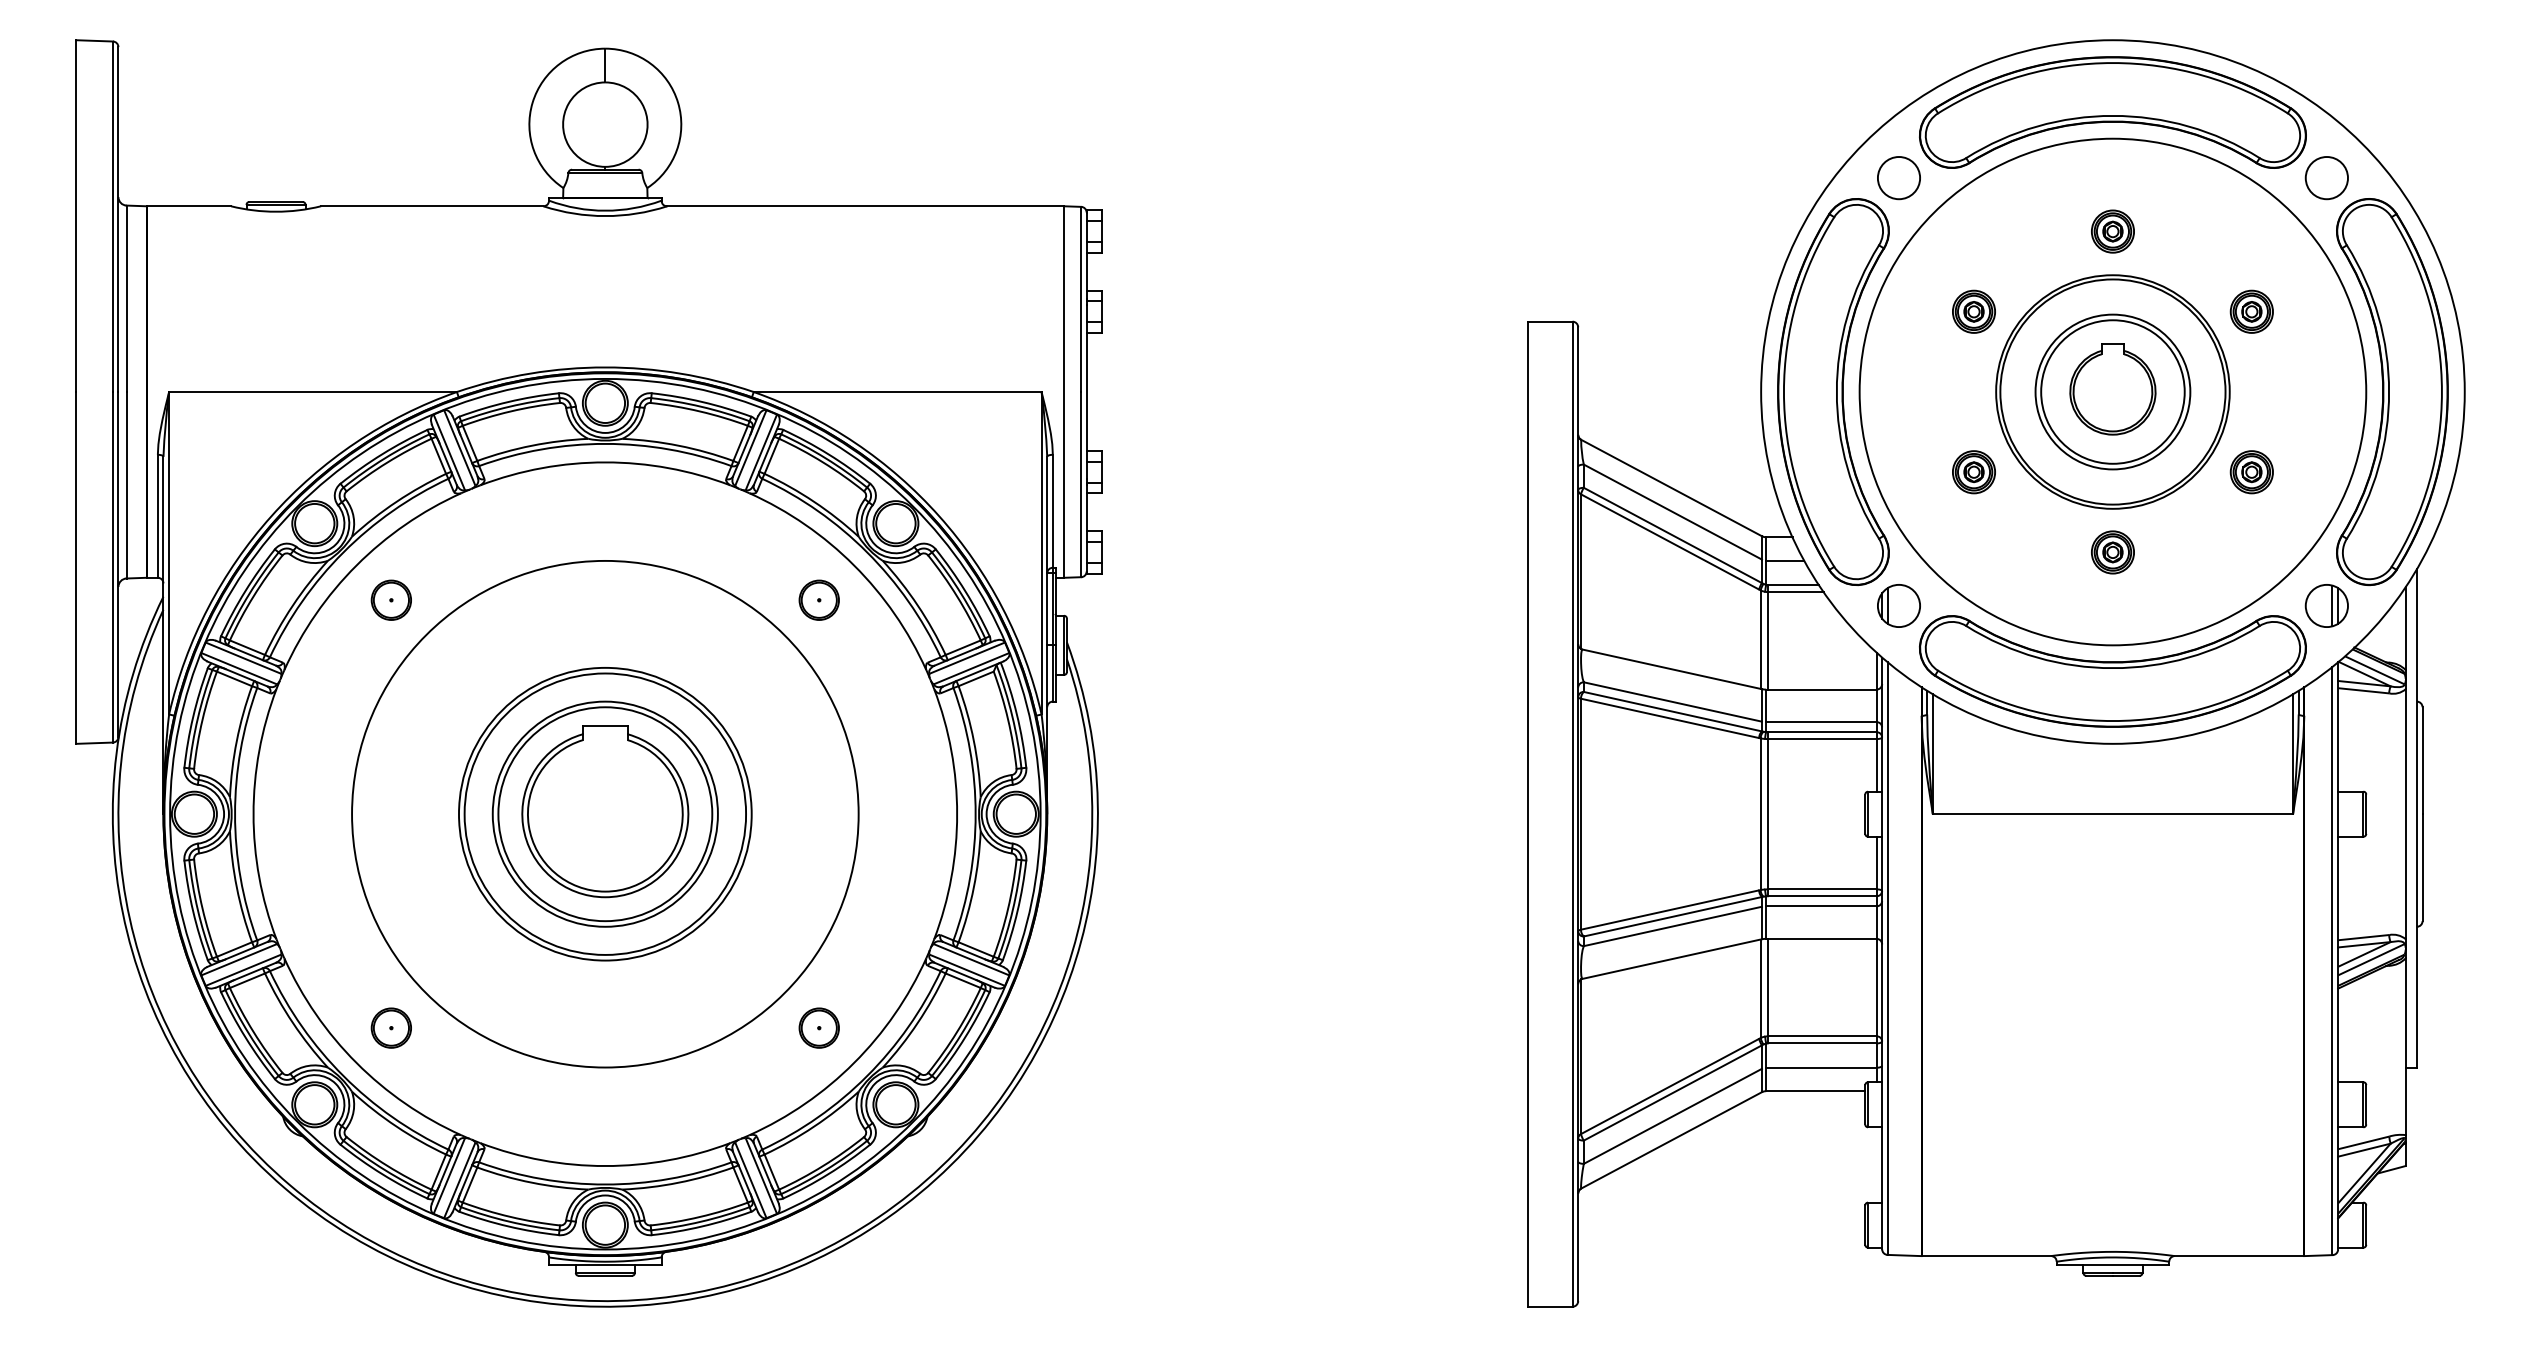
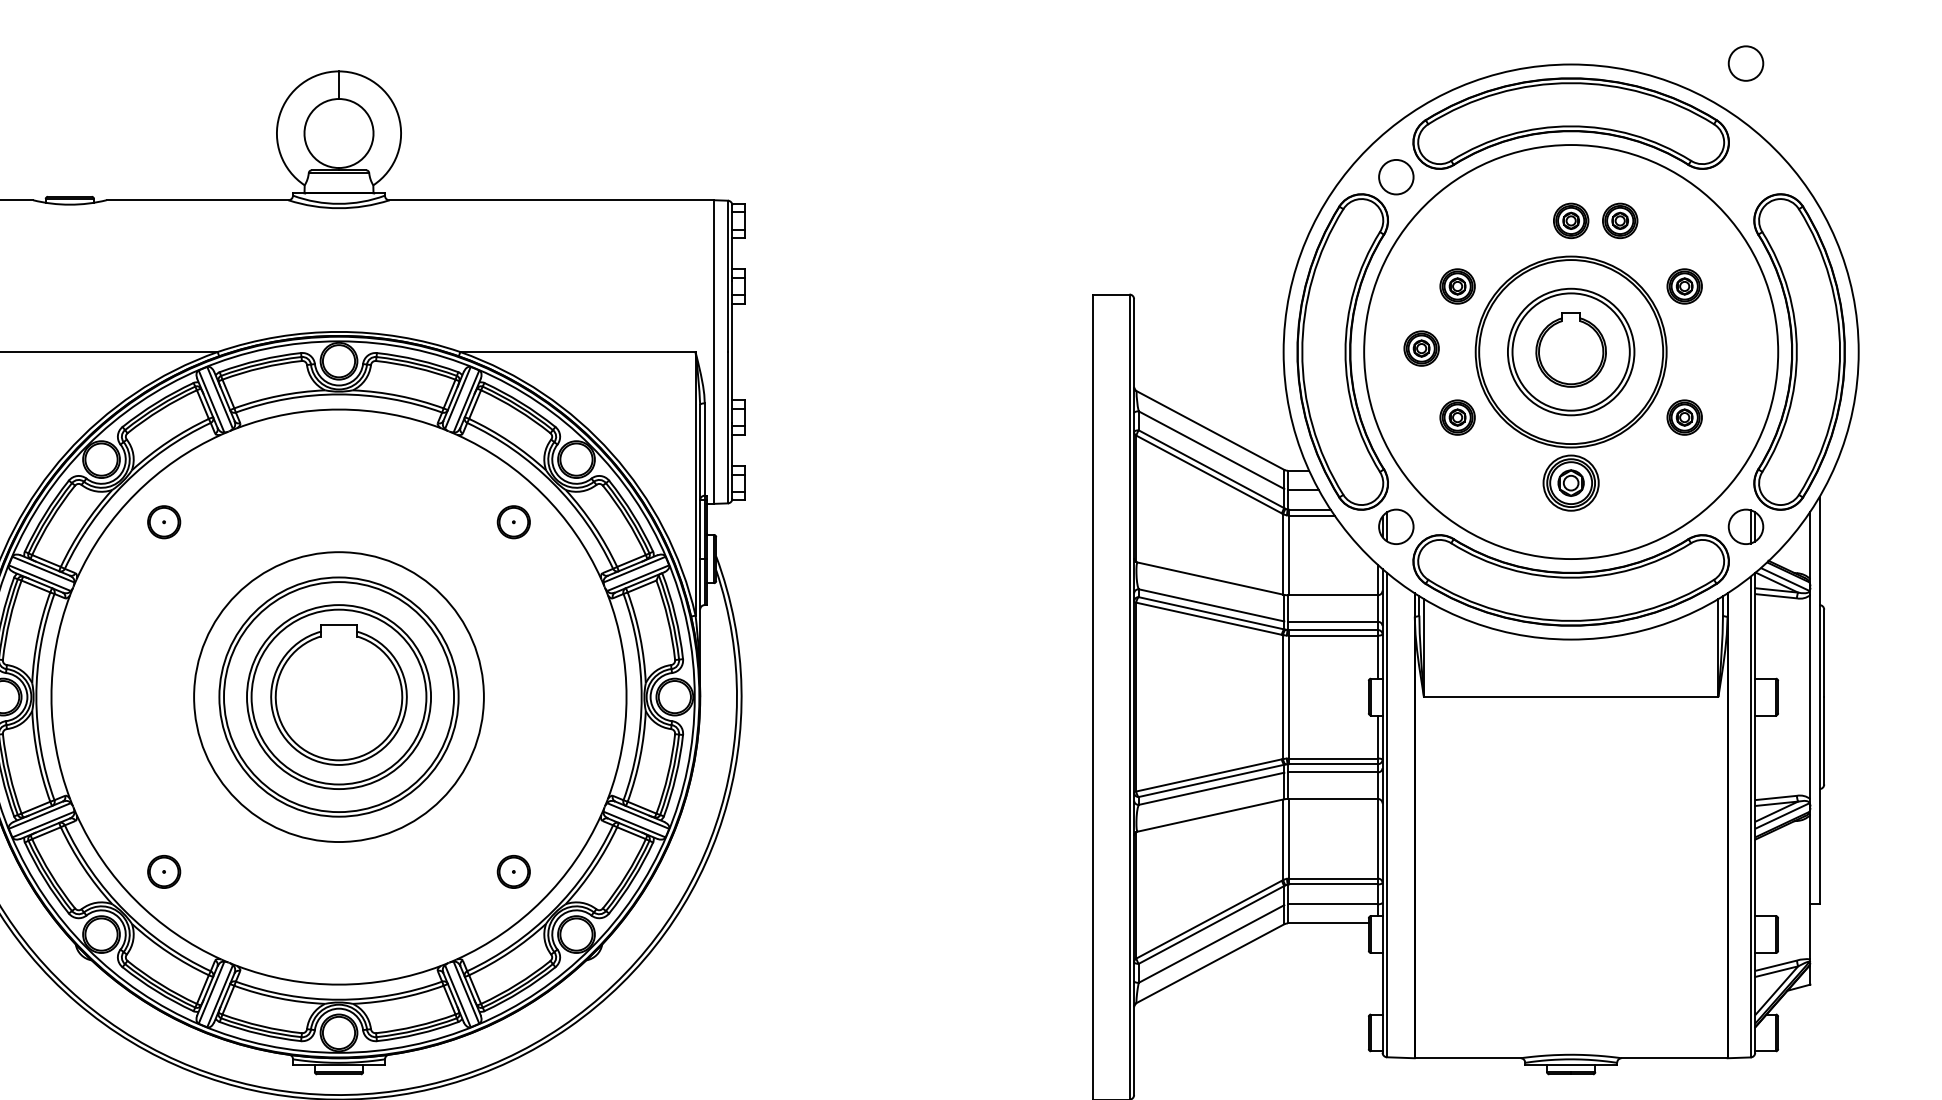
circle: (2326, 178) -> (1745, 63), moved
part: (2172, 231) -> (1619, 220), added
part: (1929, 387) -> (1421, 348), added
part: (2112, 552) -> (1570, 483), size x1.6
circle: (605, 813) -> (339, 696), size x0.7

